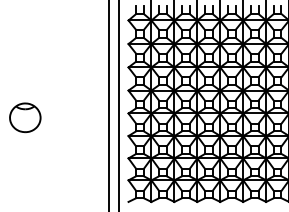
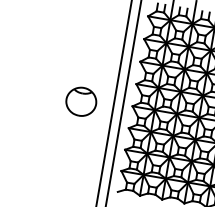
part: (25, 117) -> (81, 101), moved

